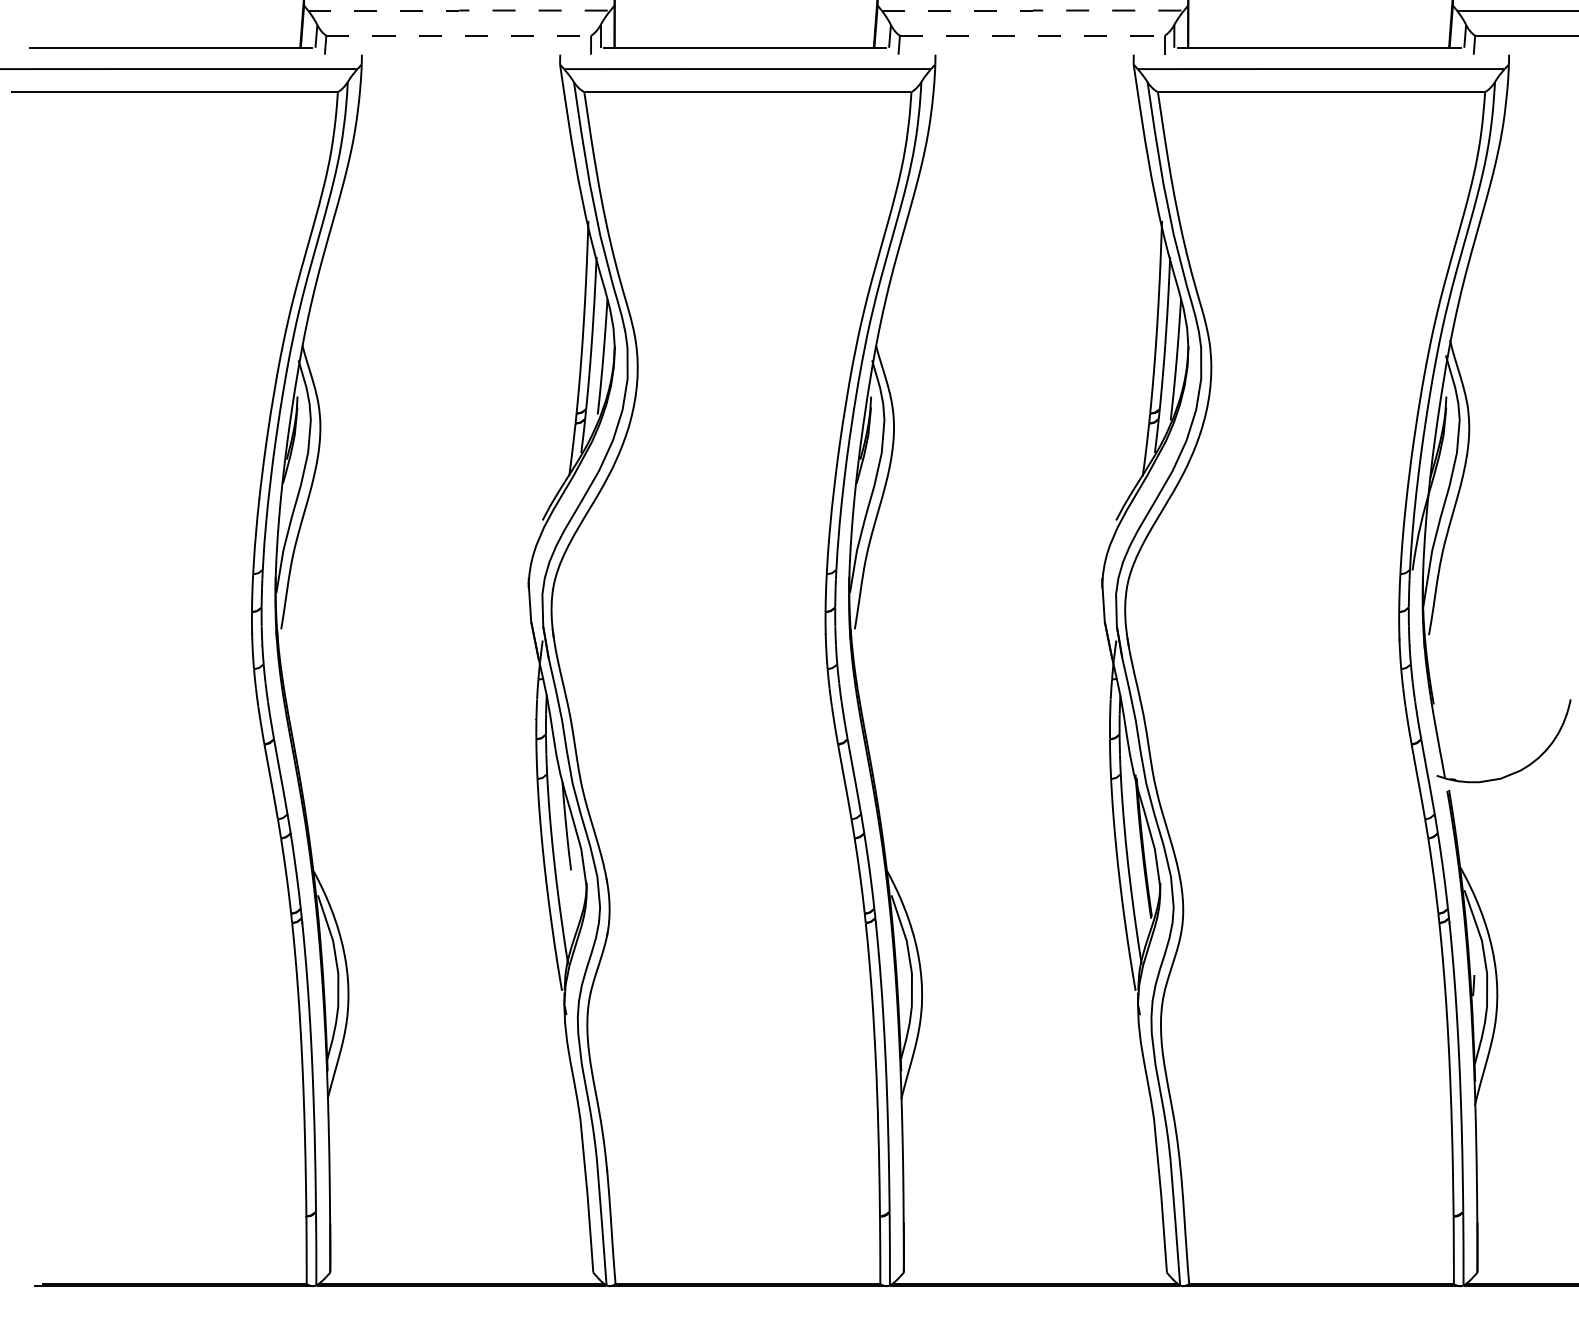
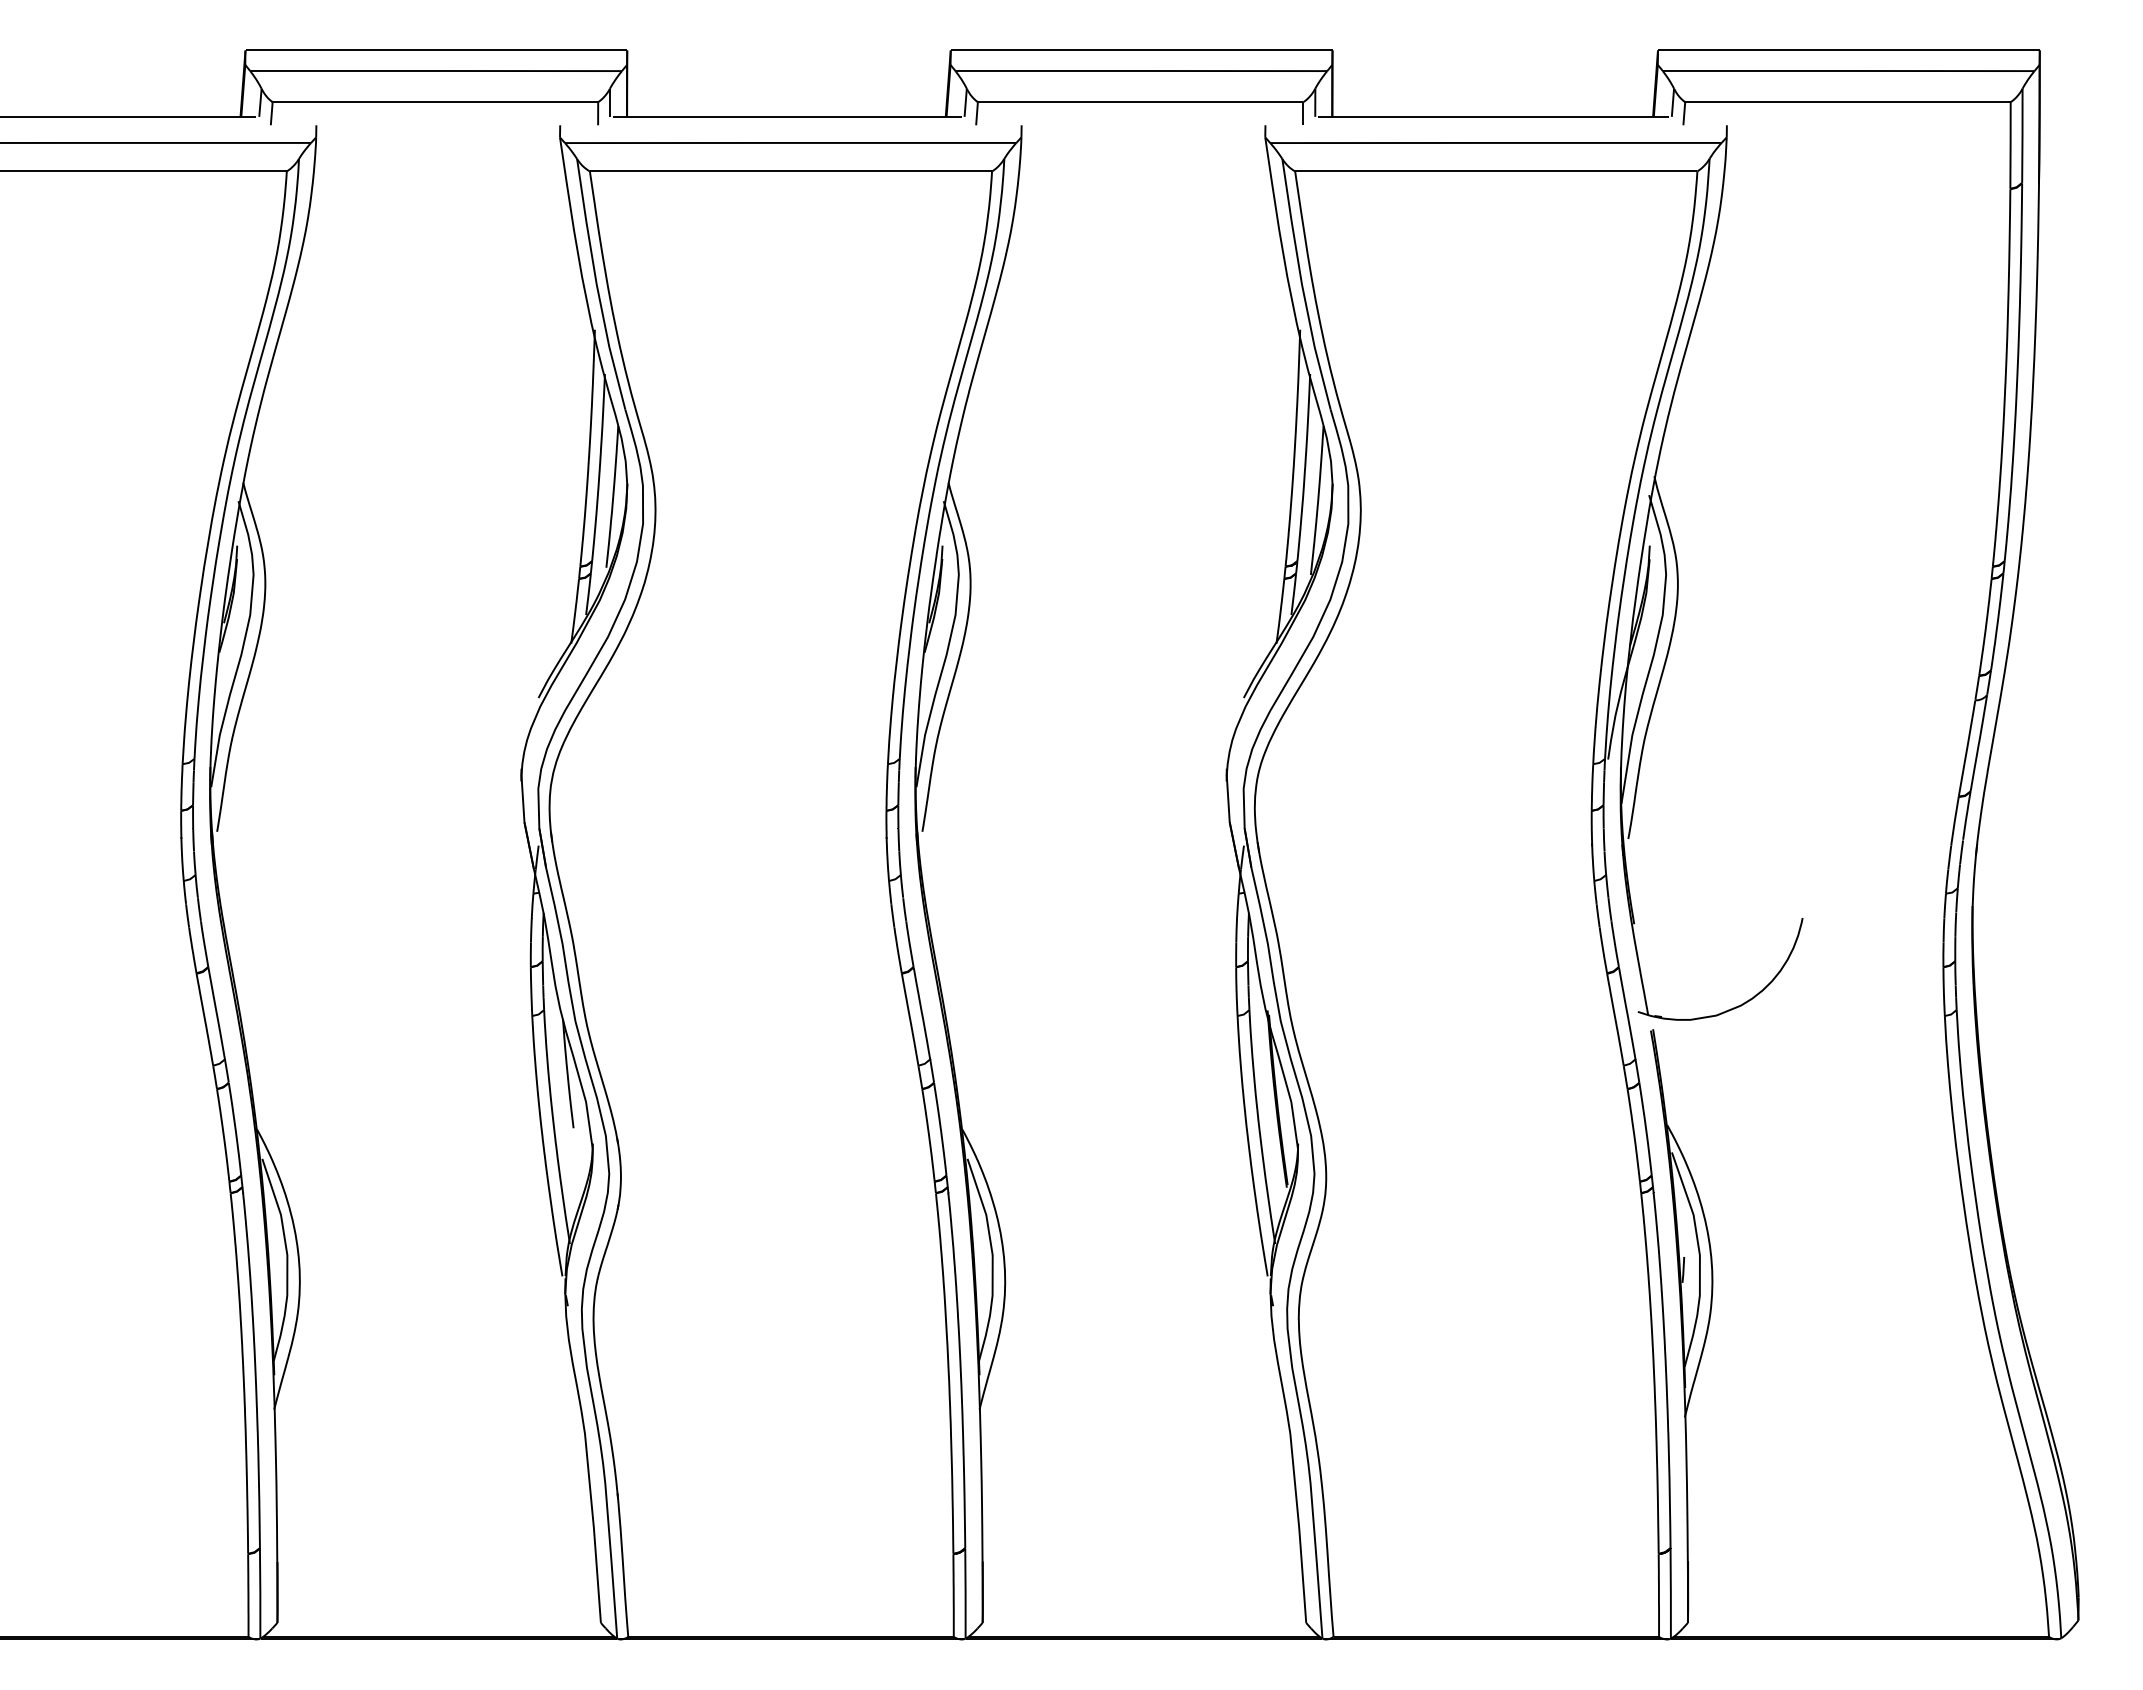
line: (459, 10) -> (436, 70), dashed -> solid
line: (1032, 10) -> (1141, 70), dashed -> solid
line: (458, 36) -> (435, 102), dashed -> solid
line: (1032, 36) -> (1140, 102), dashed -> solid

